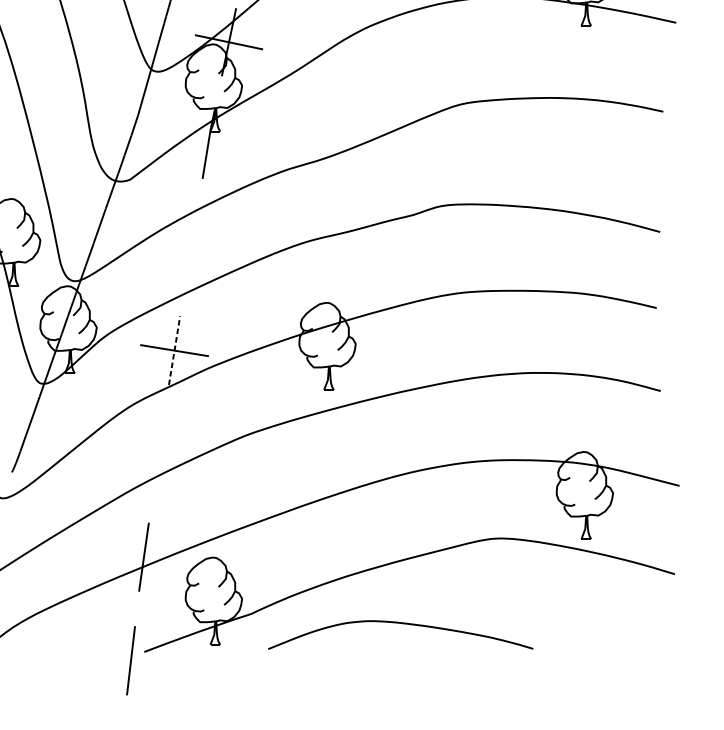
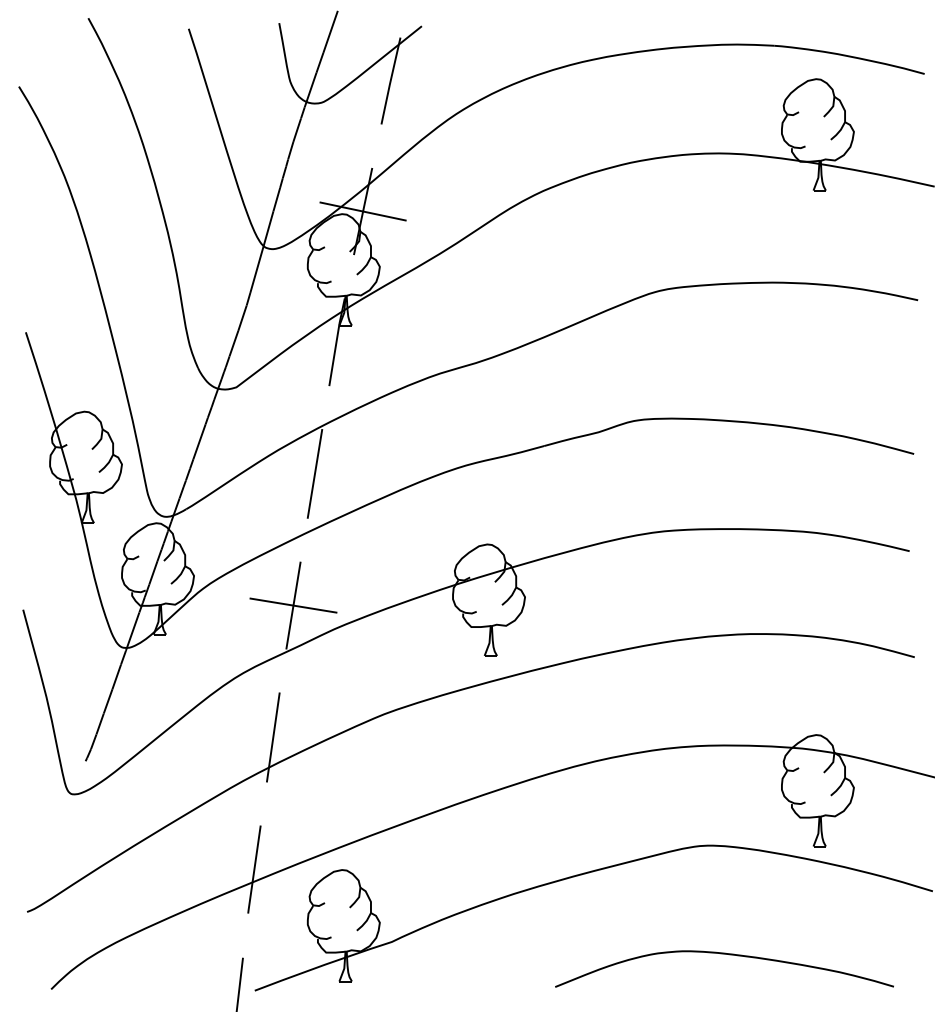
line: (191, 247) -> (314, 473), added
line: (174, 350) -> (293, 605), dashed -> solid
line: (158, 453) -> (273, 737), added
curve: (404, 624) -> (729, 955), moved

